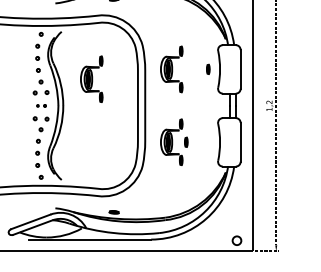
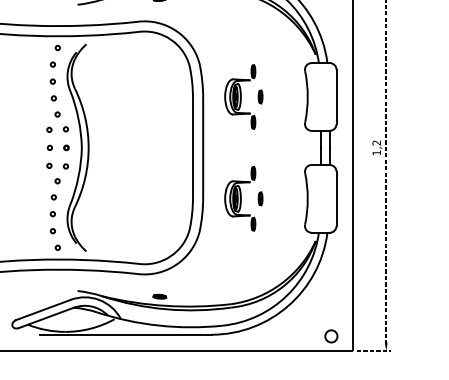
part: (208, 68) -> (260, 95), moved
part: (91, 78) -> (128, 109), removed
part: (41, 105) -> (58, 147), size x1.67

